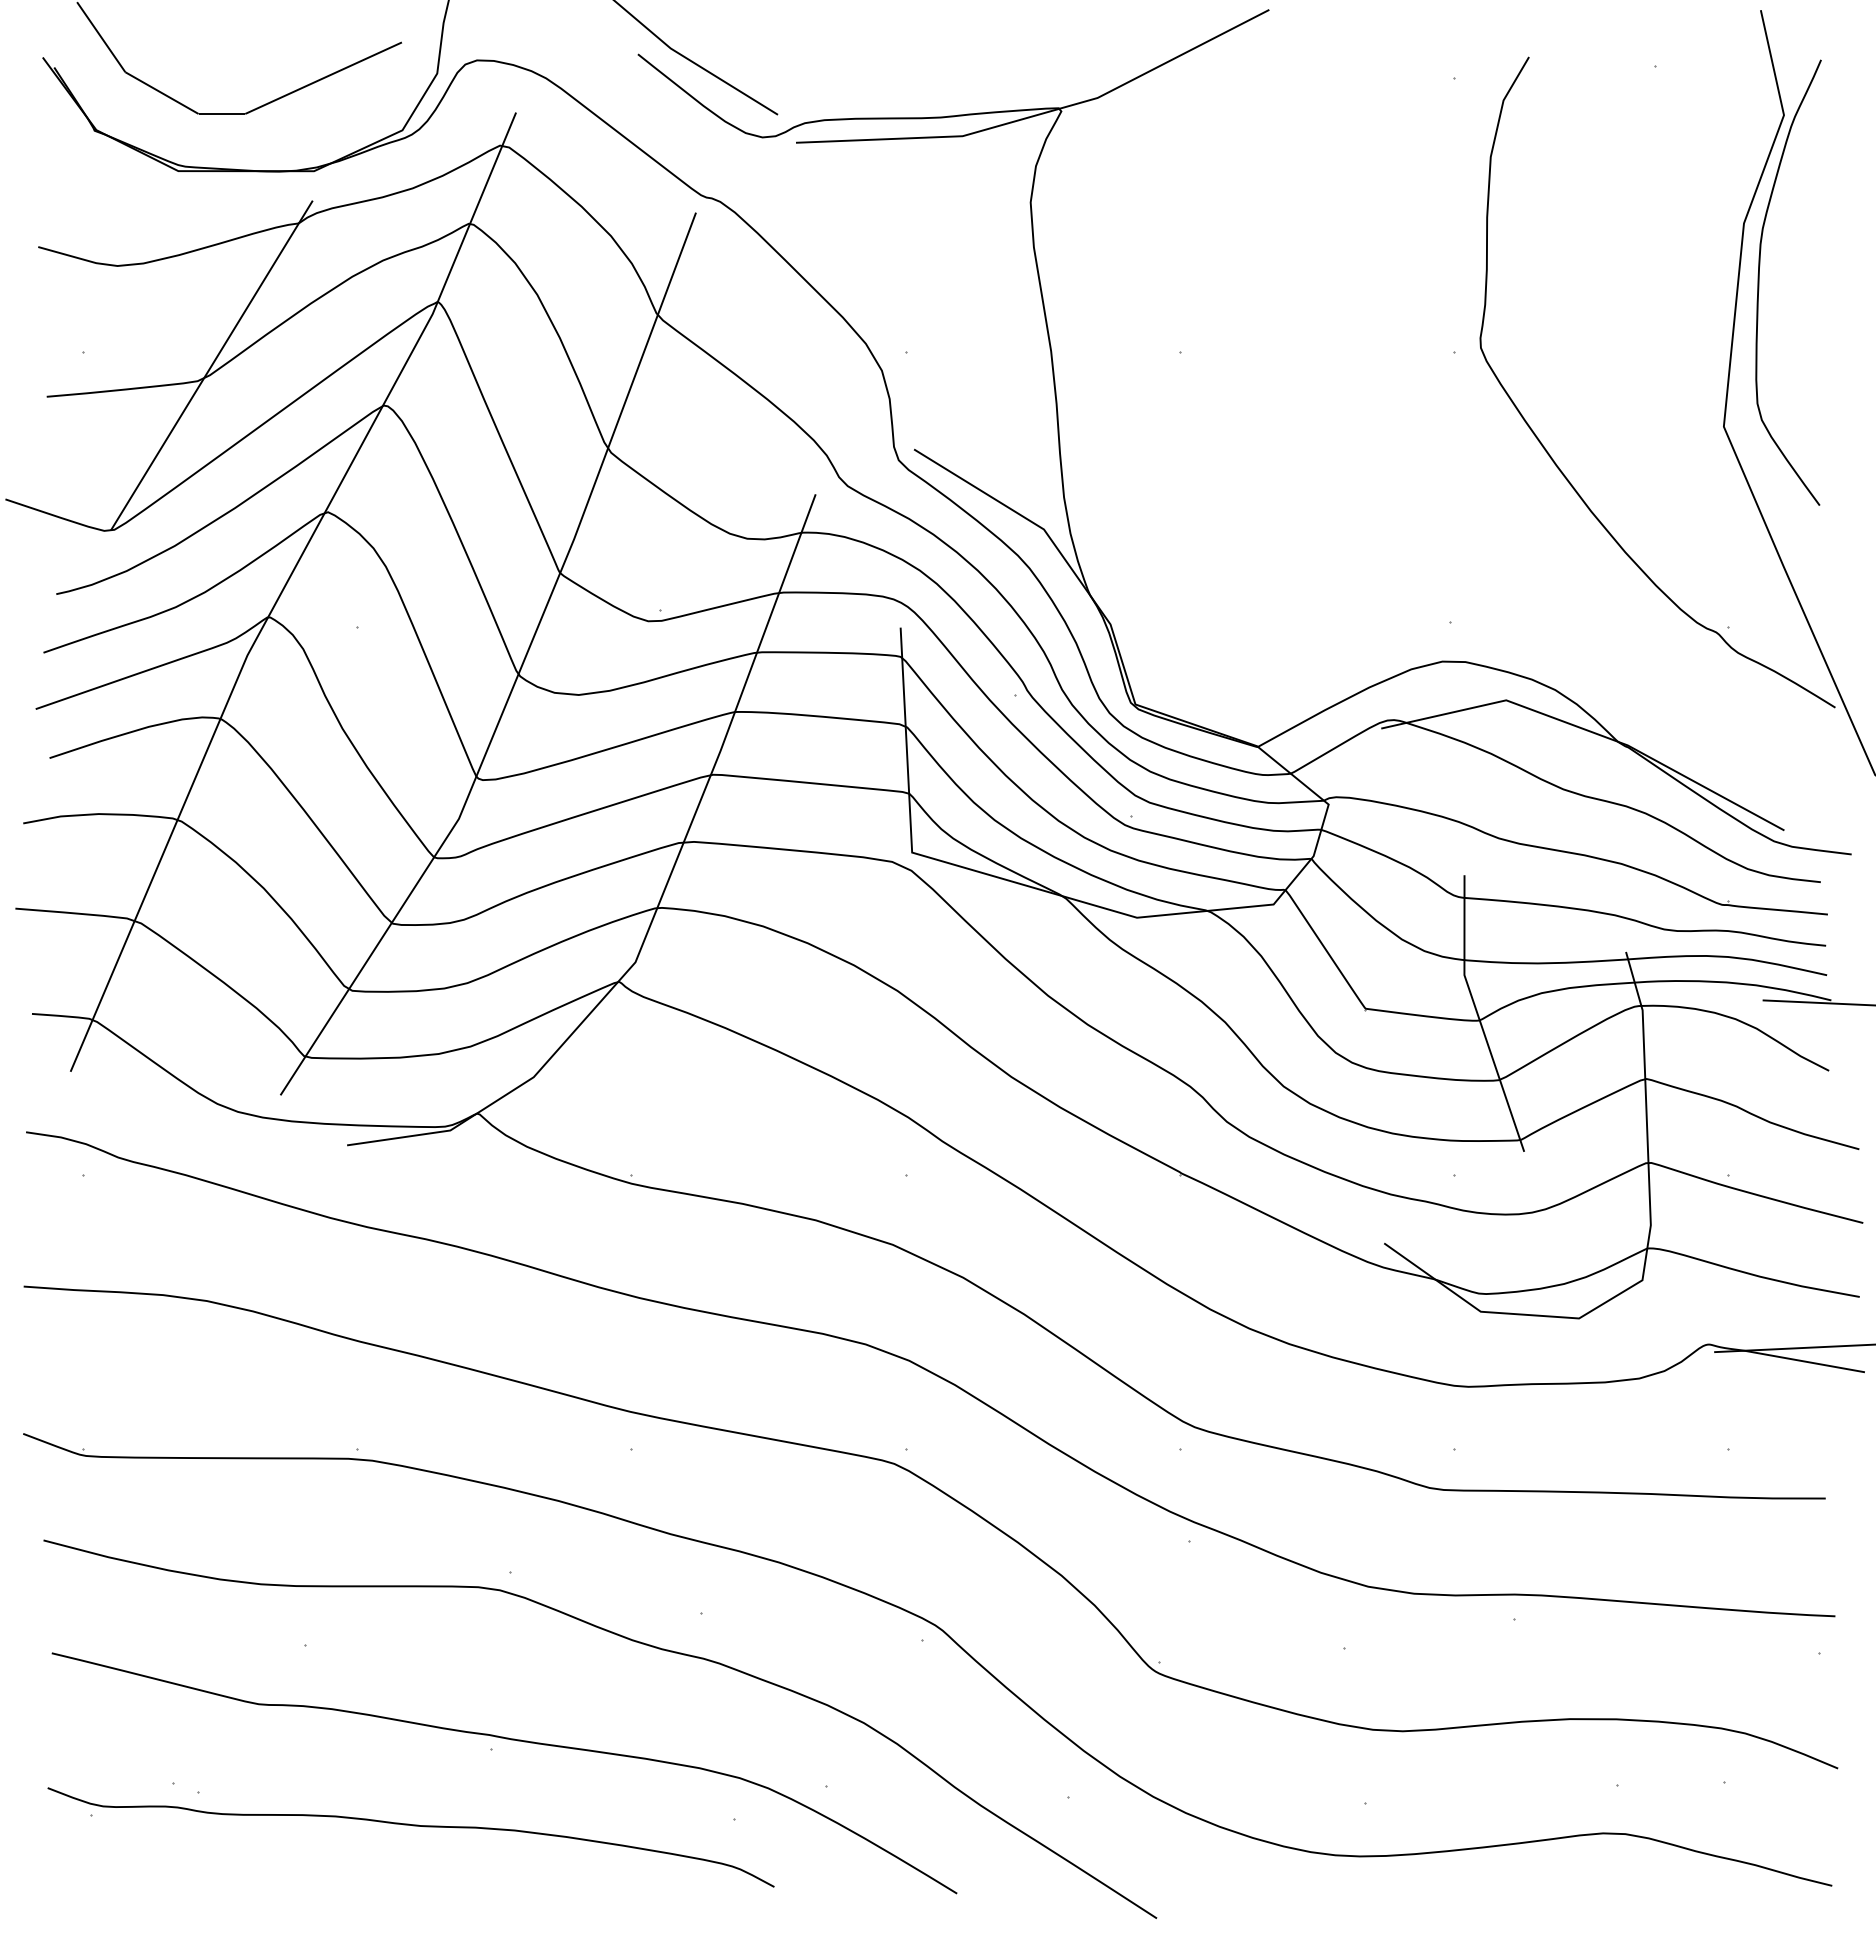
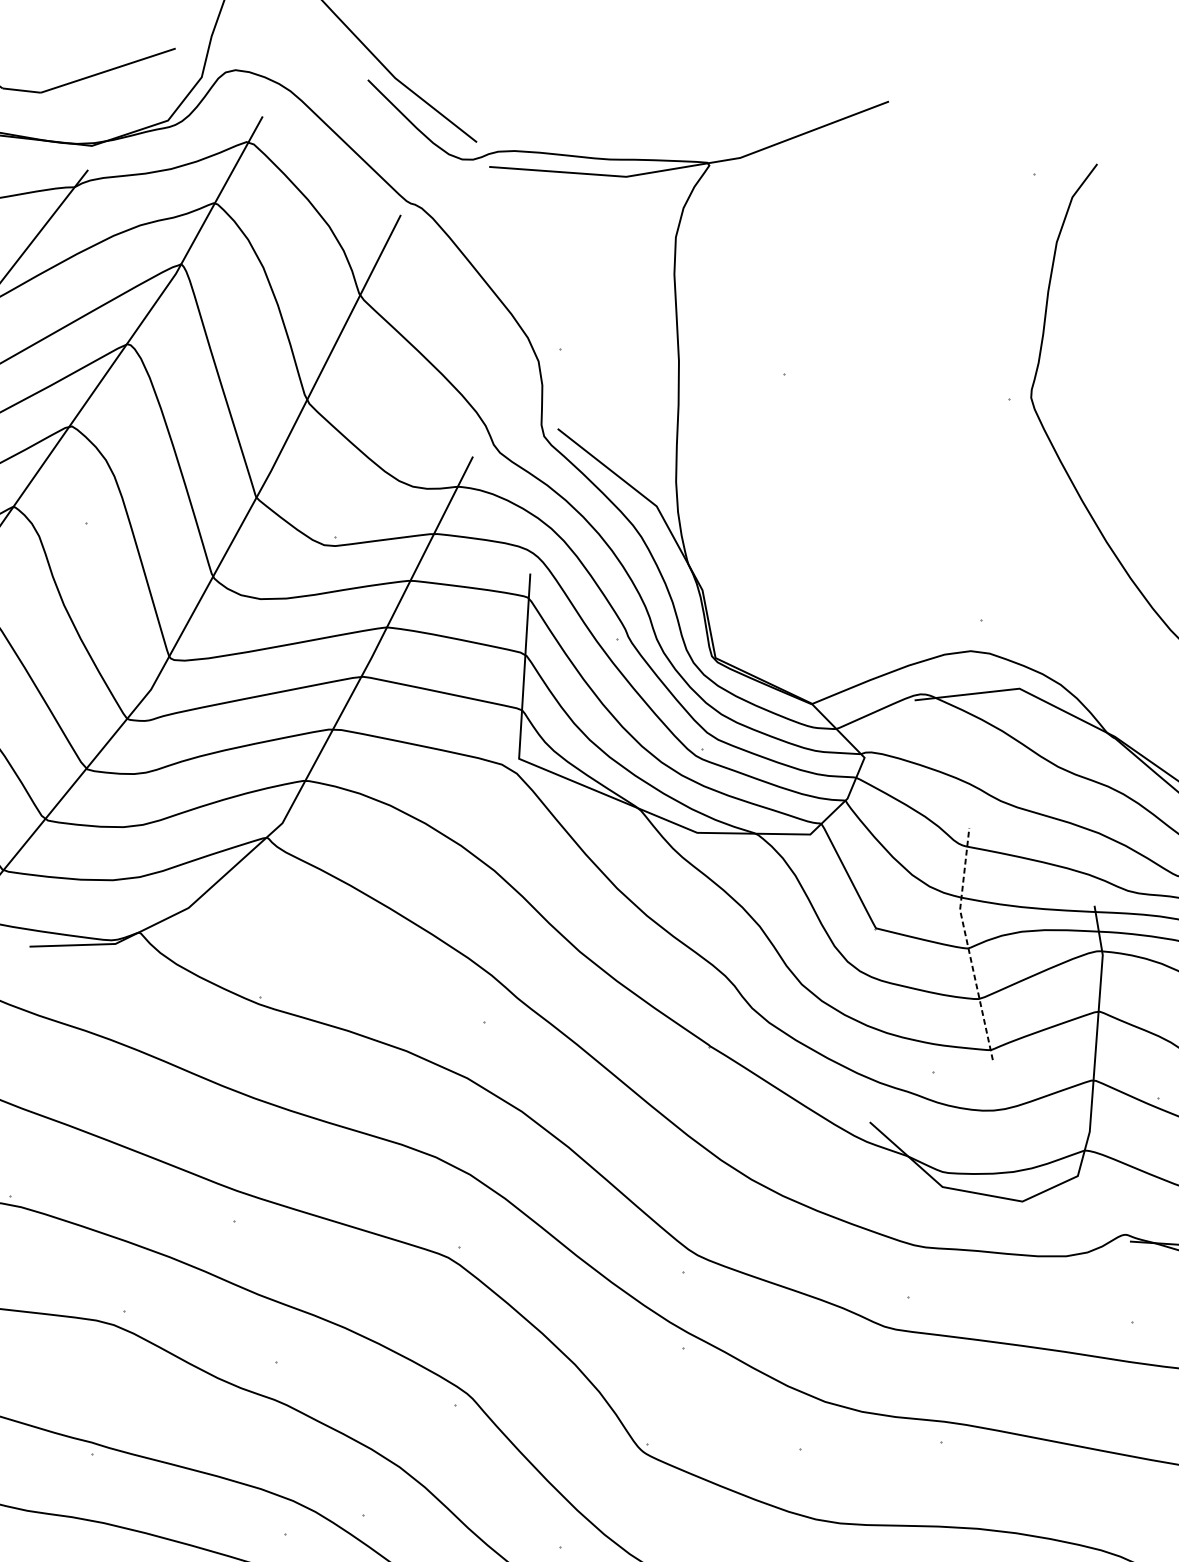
line: (1478, 1015) -> (967, 944), solid -> dashed

